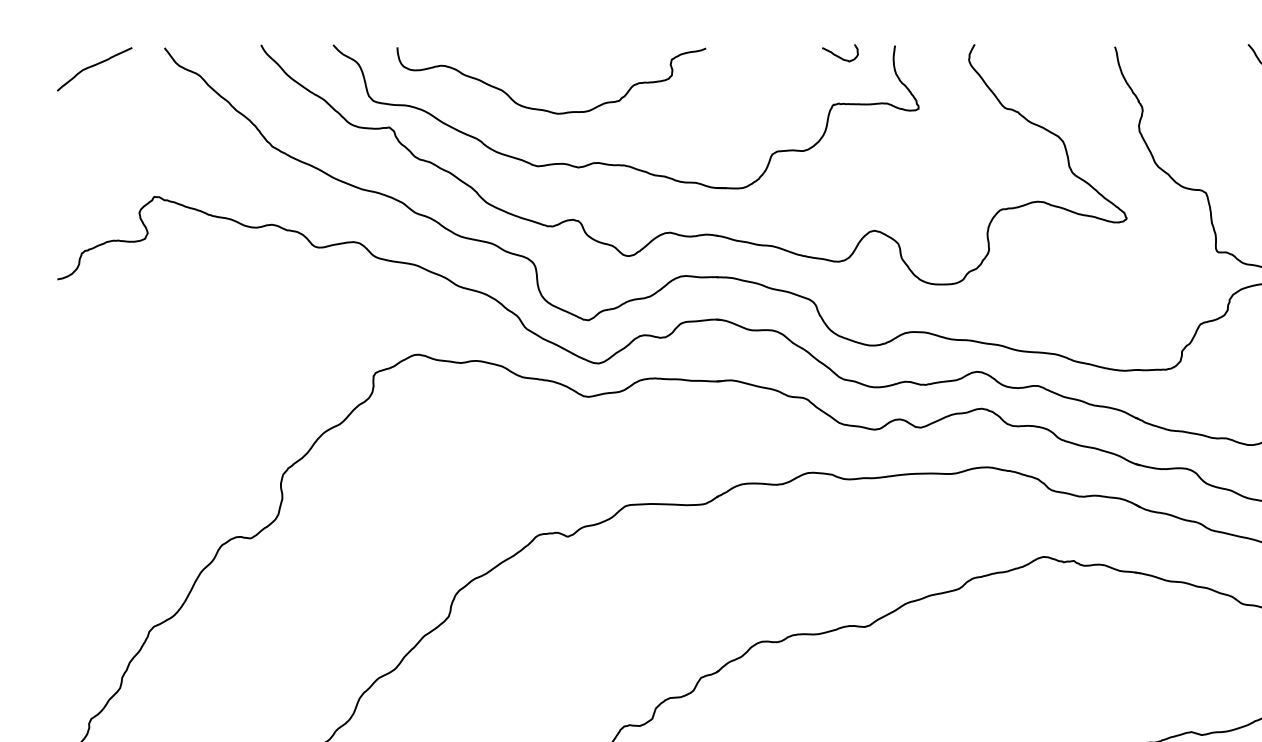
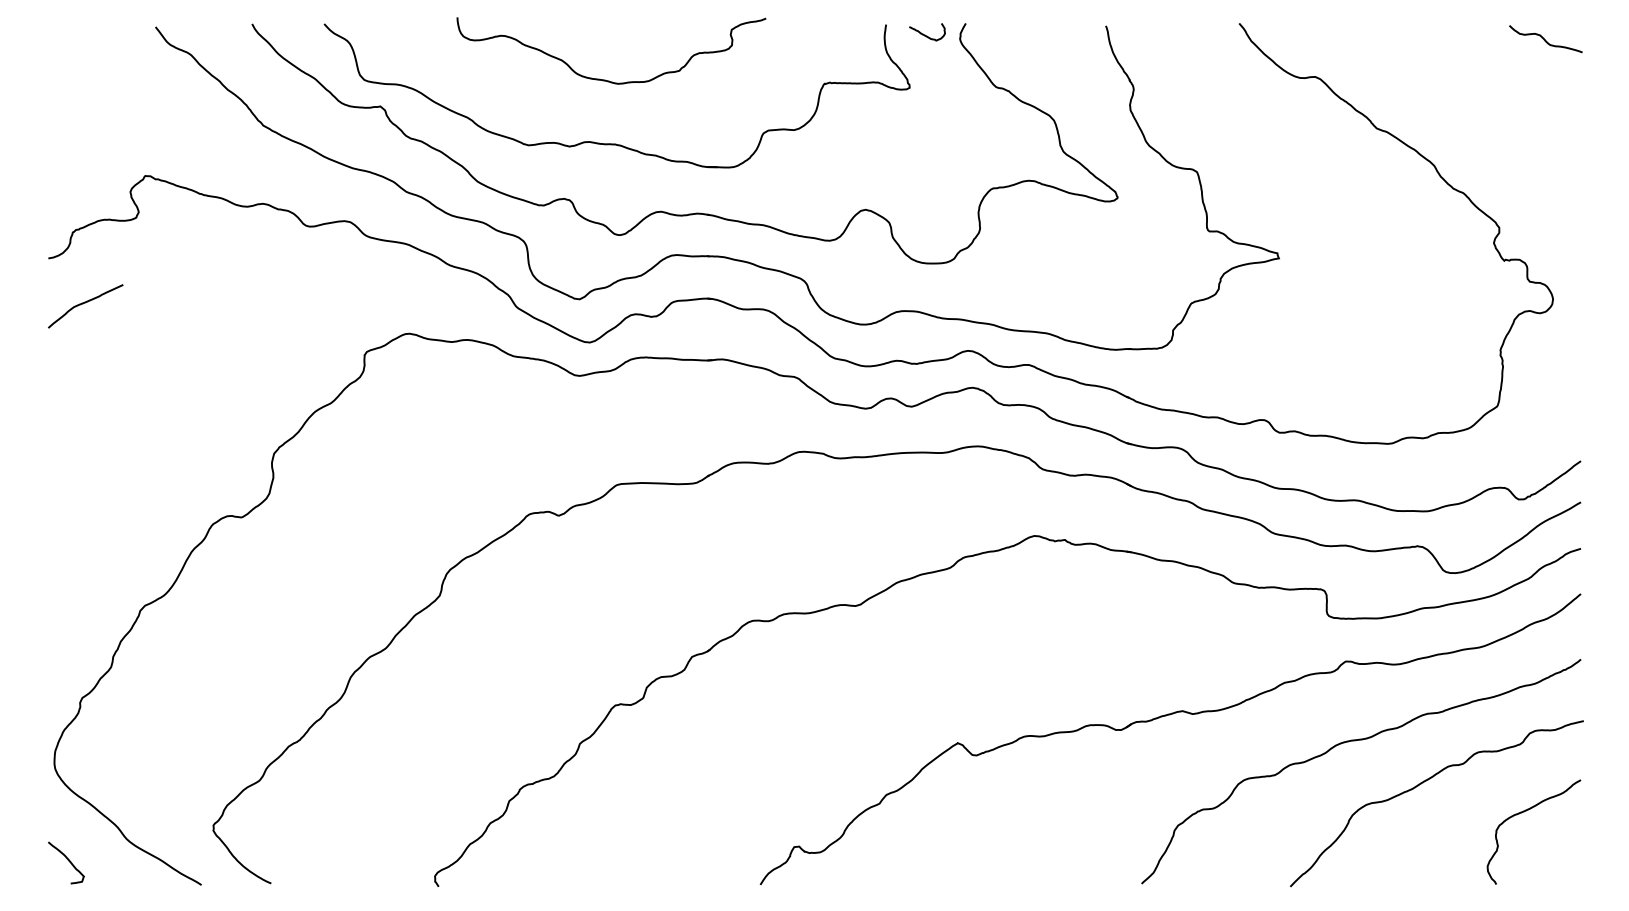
curve: (838, 55) -> (925, 34), moved
curve: (92, 67) -> (83, 304), moved
curve: (545, 109) -> (605, 79), moved

